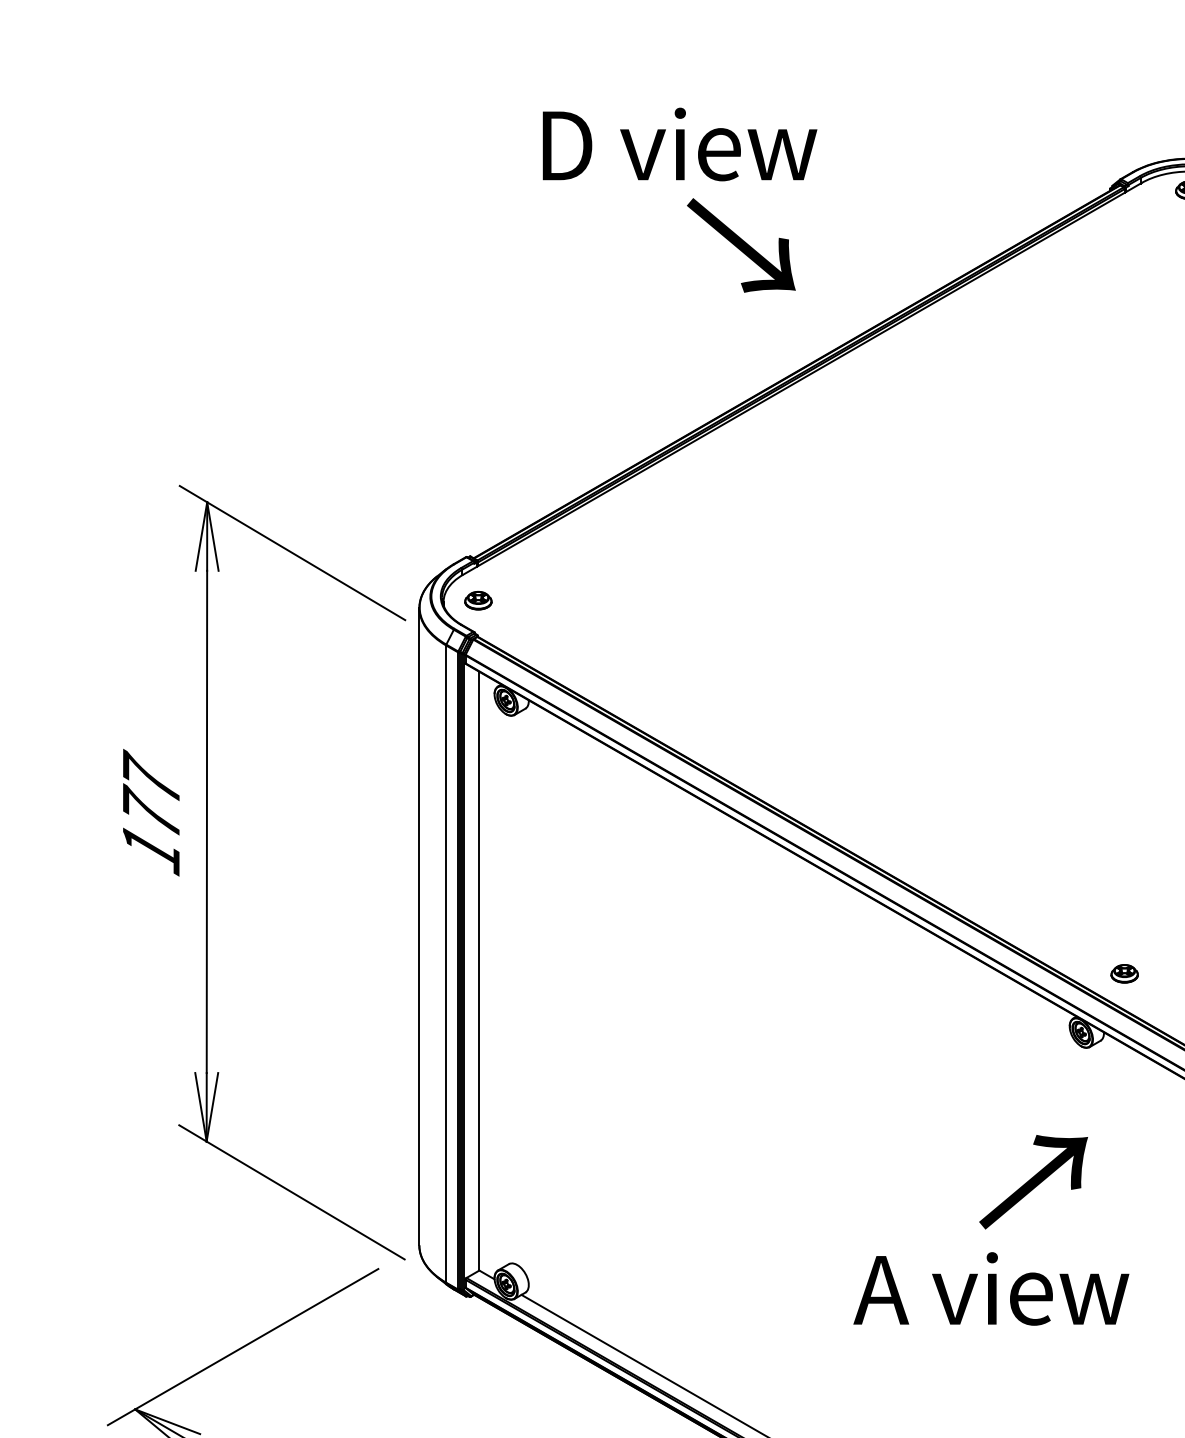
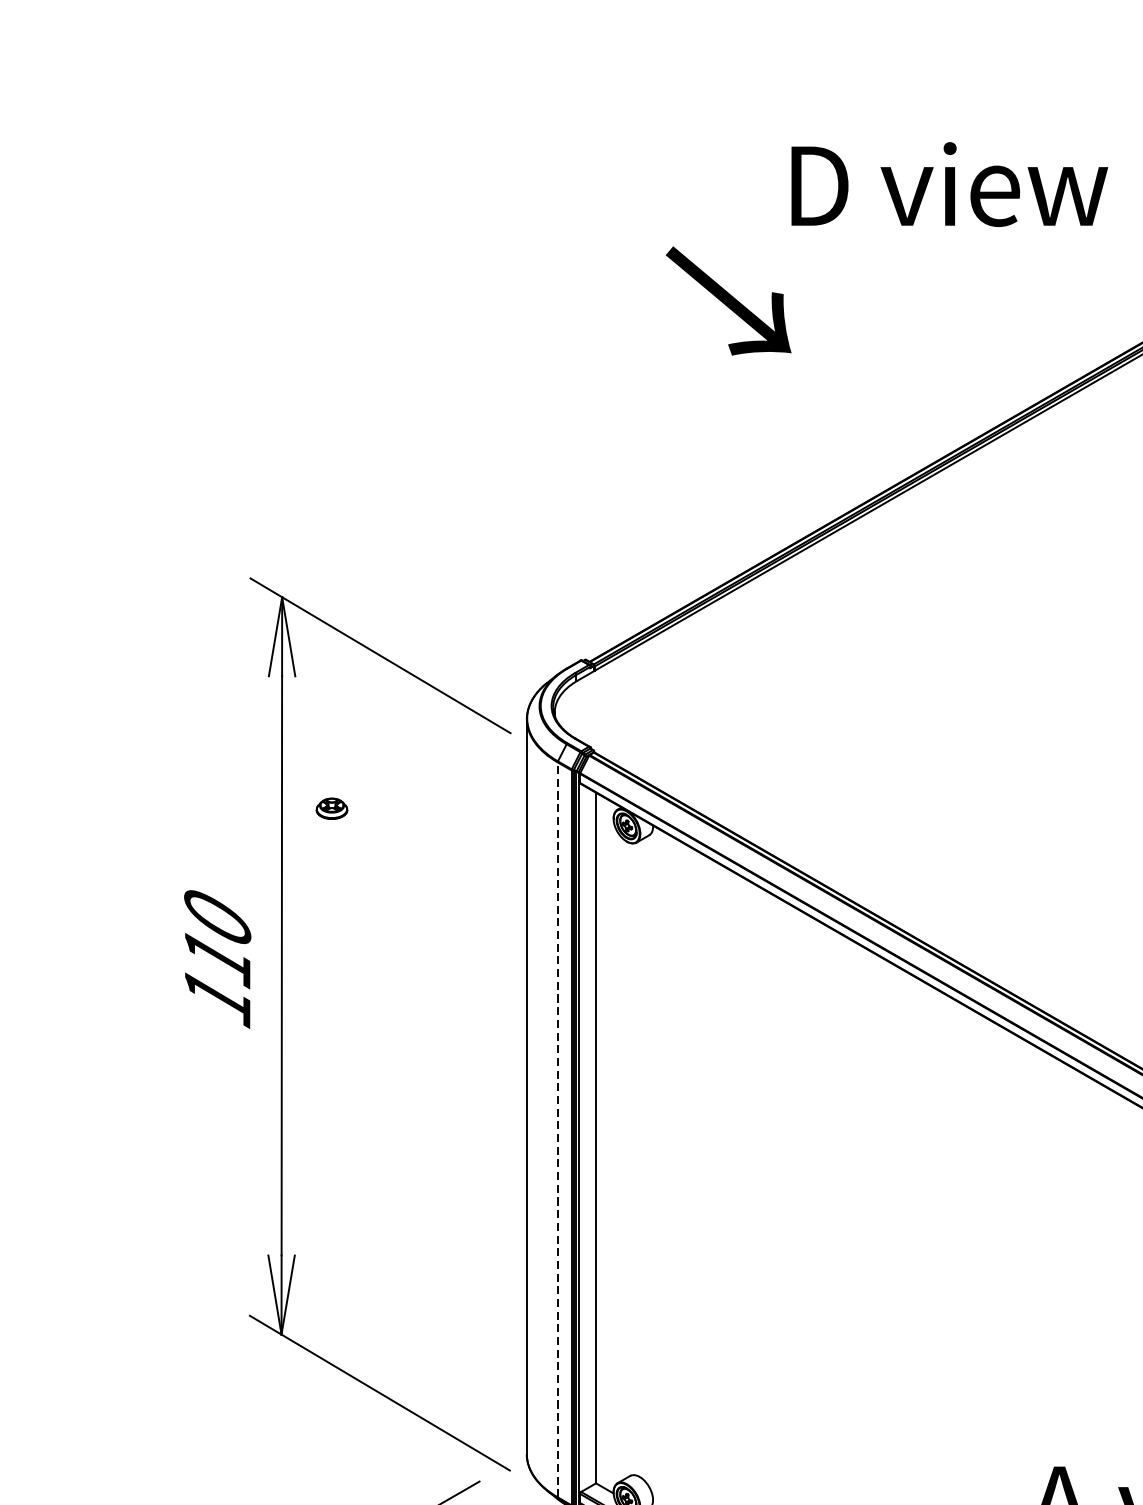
text: (679, 144) -> (949, 184), moved
text: (741, 245) -> (728, 301), moved
part: (478, 600) -> (332, 808), moved
text: (151, 795) -> (217, 935), 177 -> 110
line: (446, 964) -> (558, 1130), solid -> dashed

